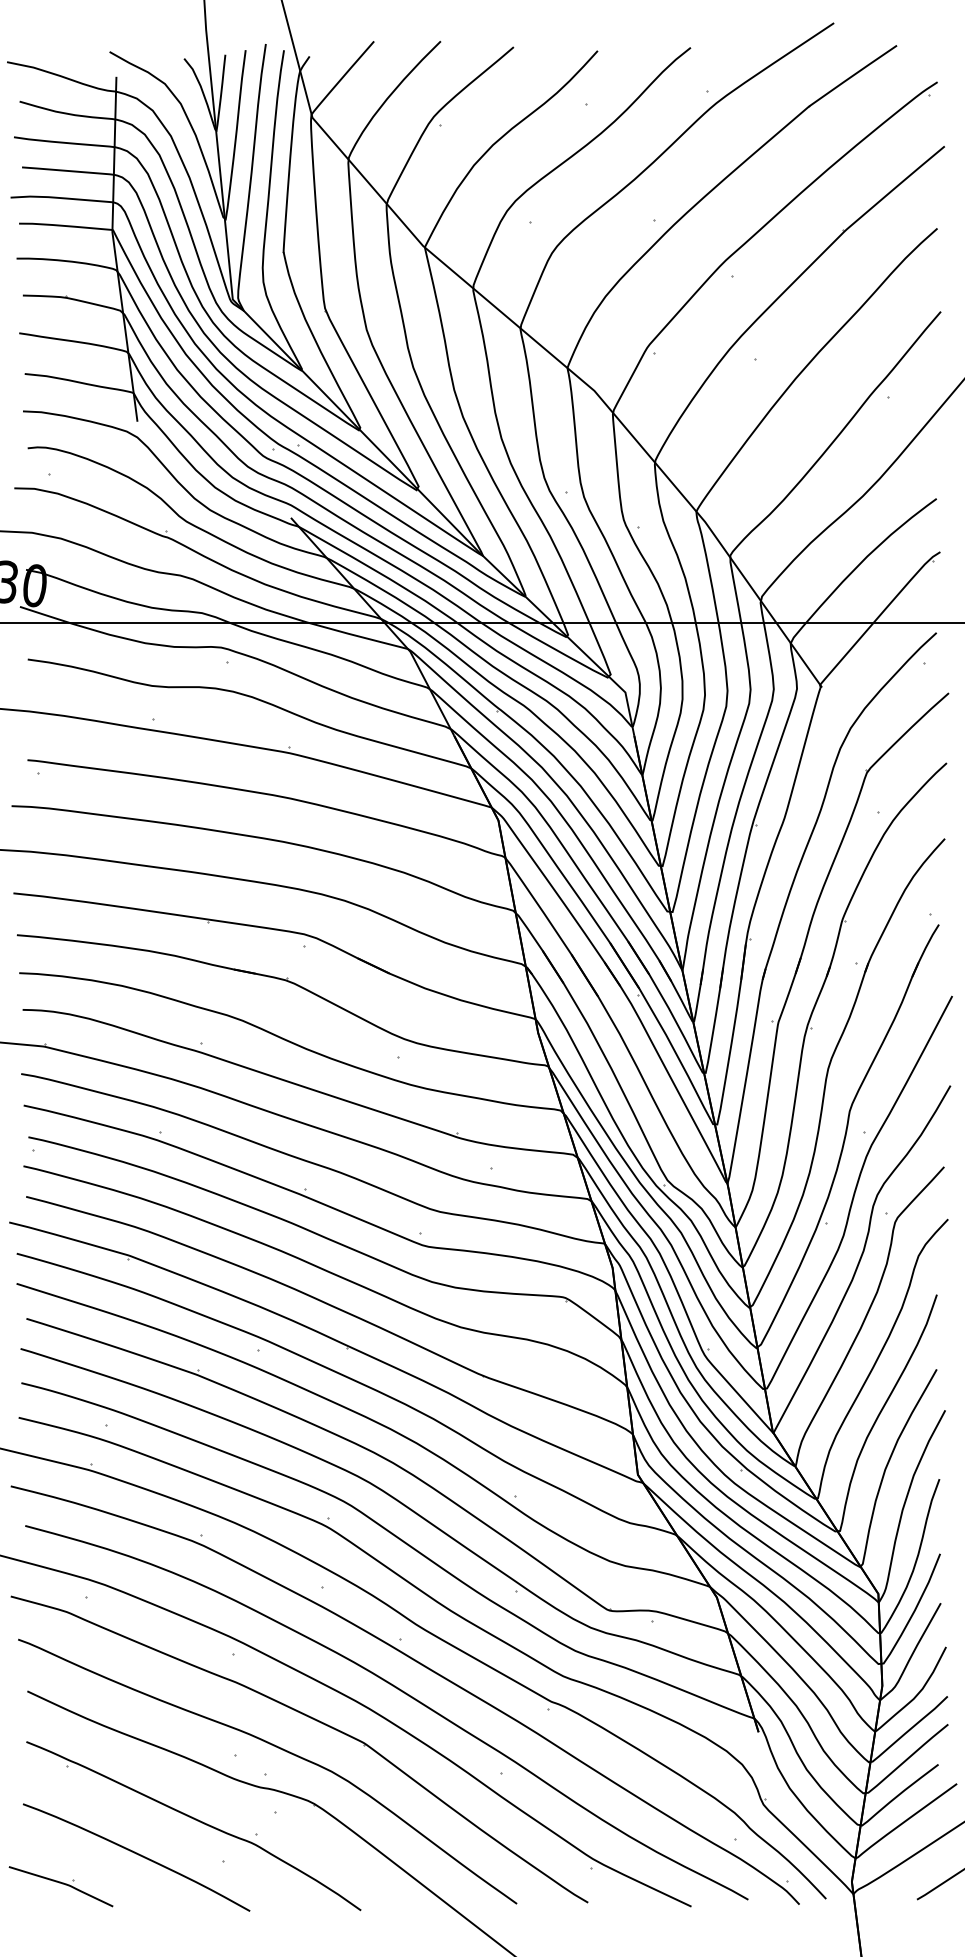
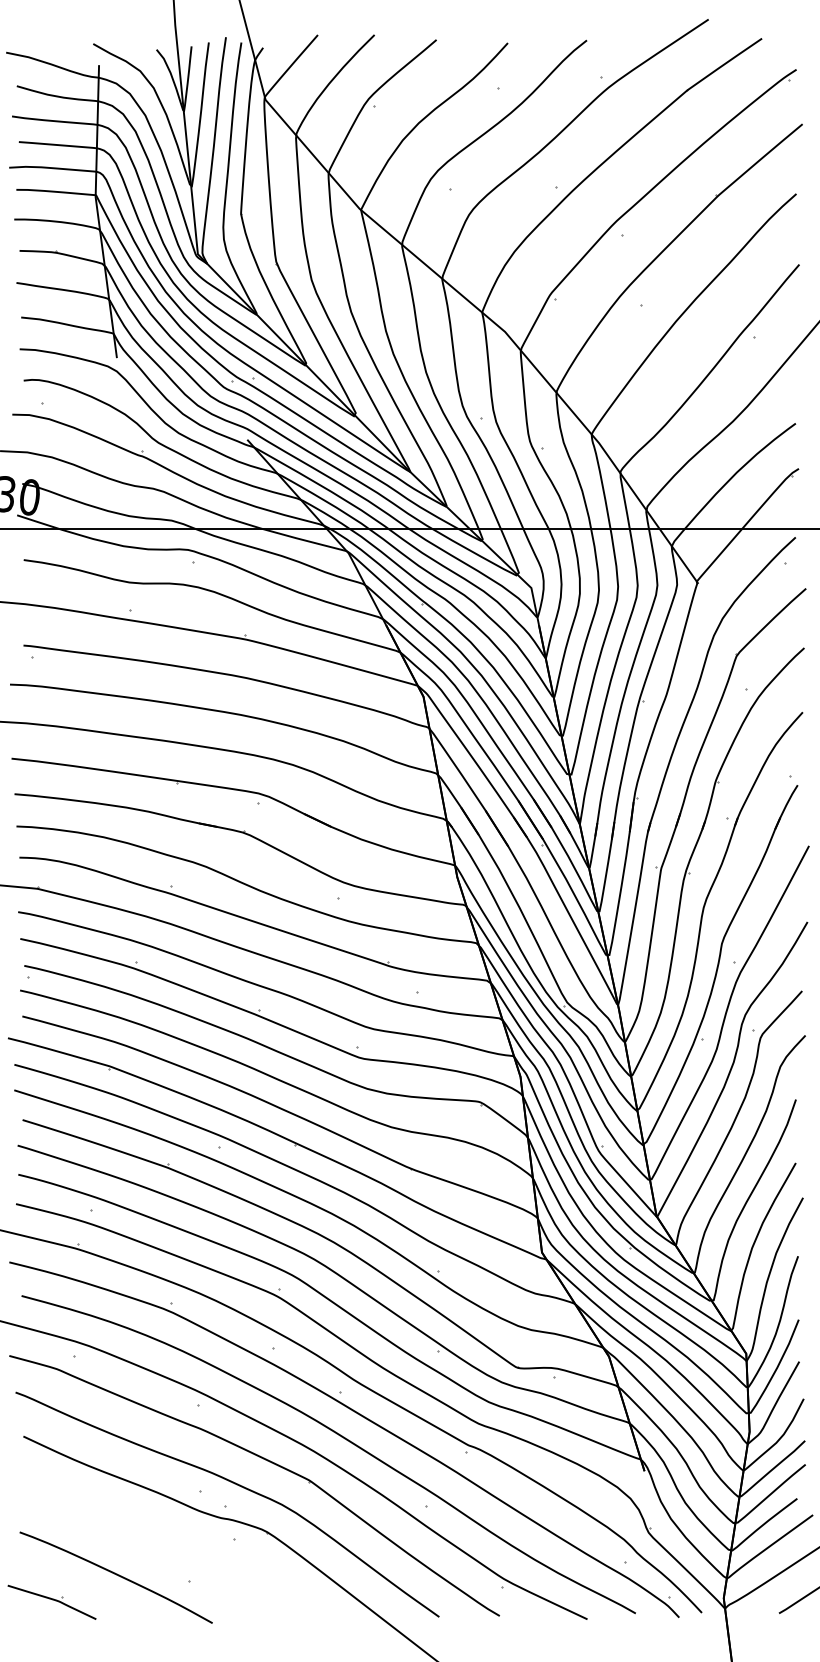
part: (193, 1825) -> (164, 1550), removed

